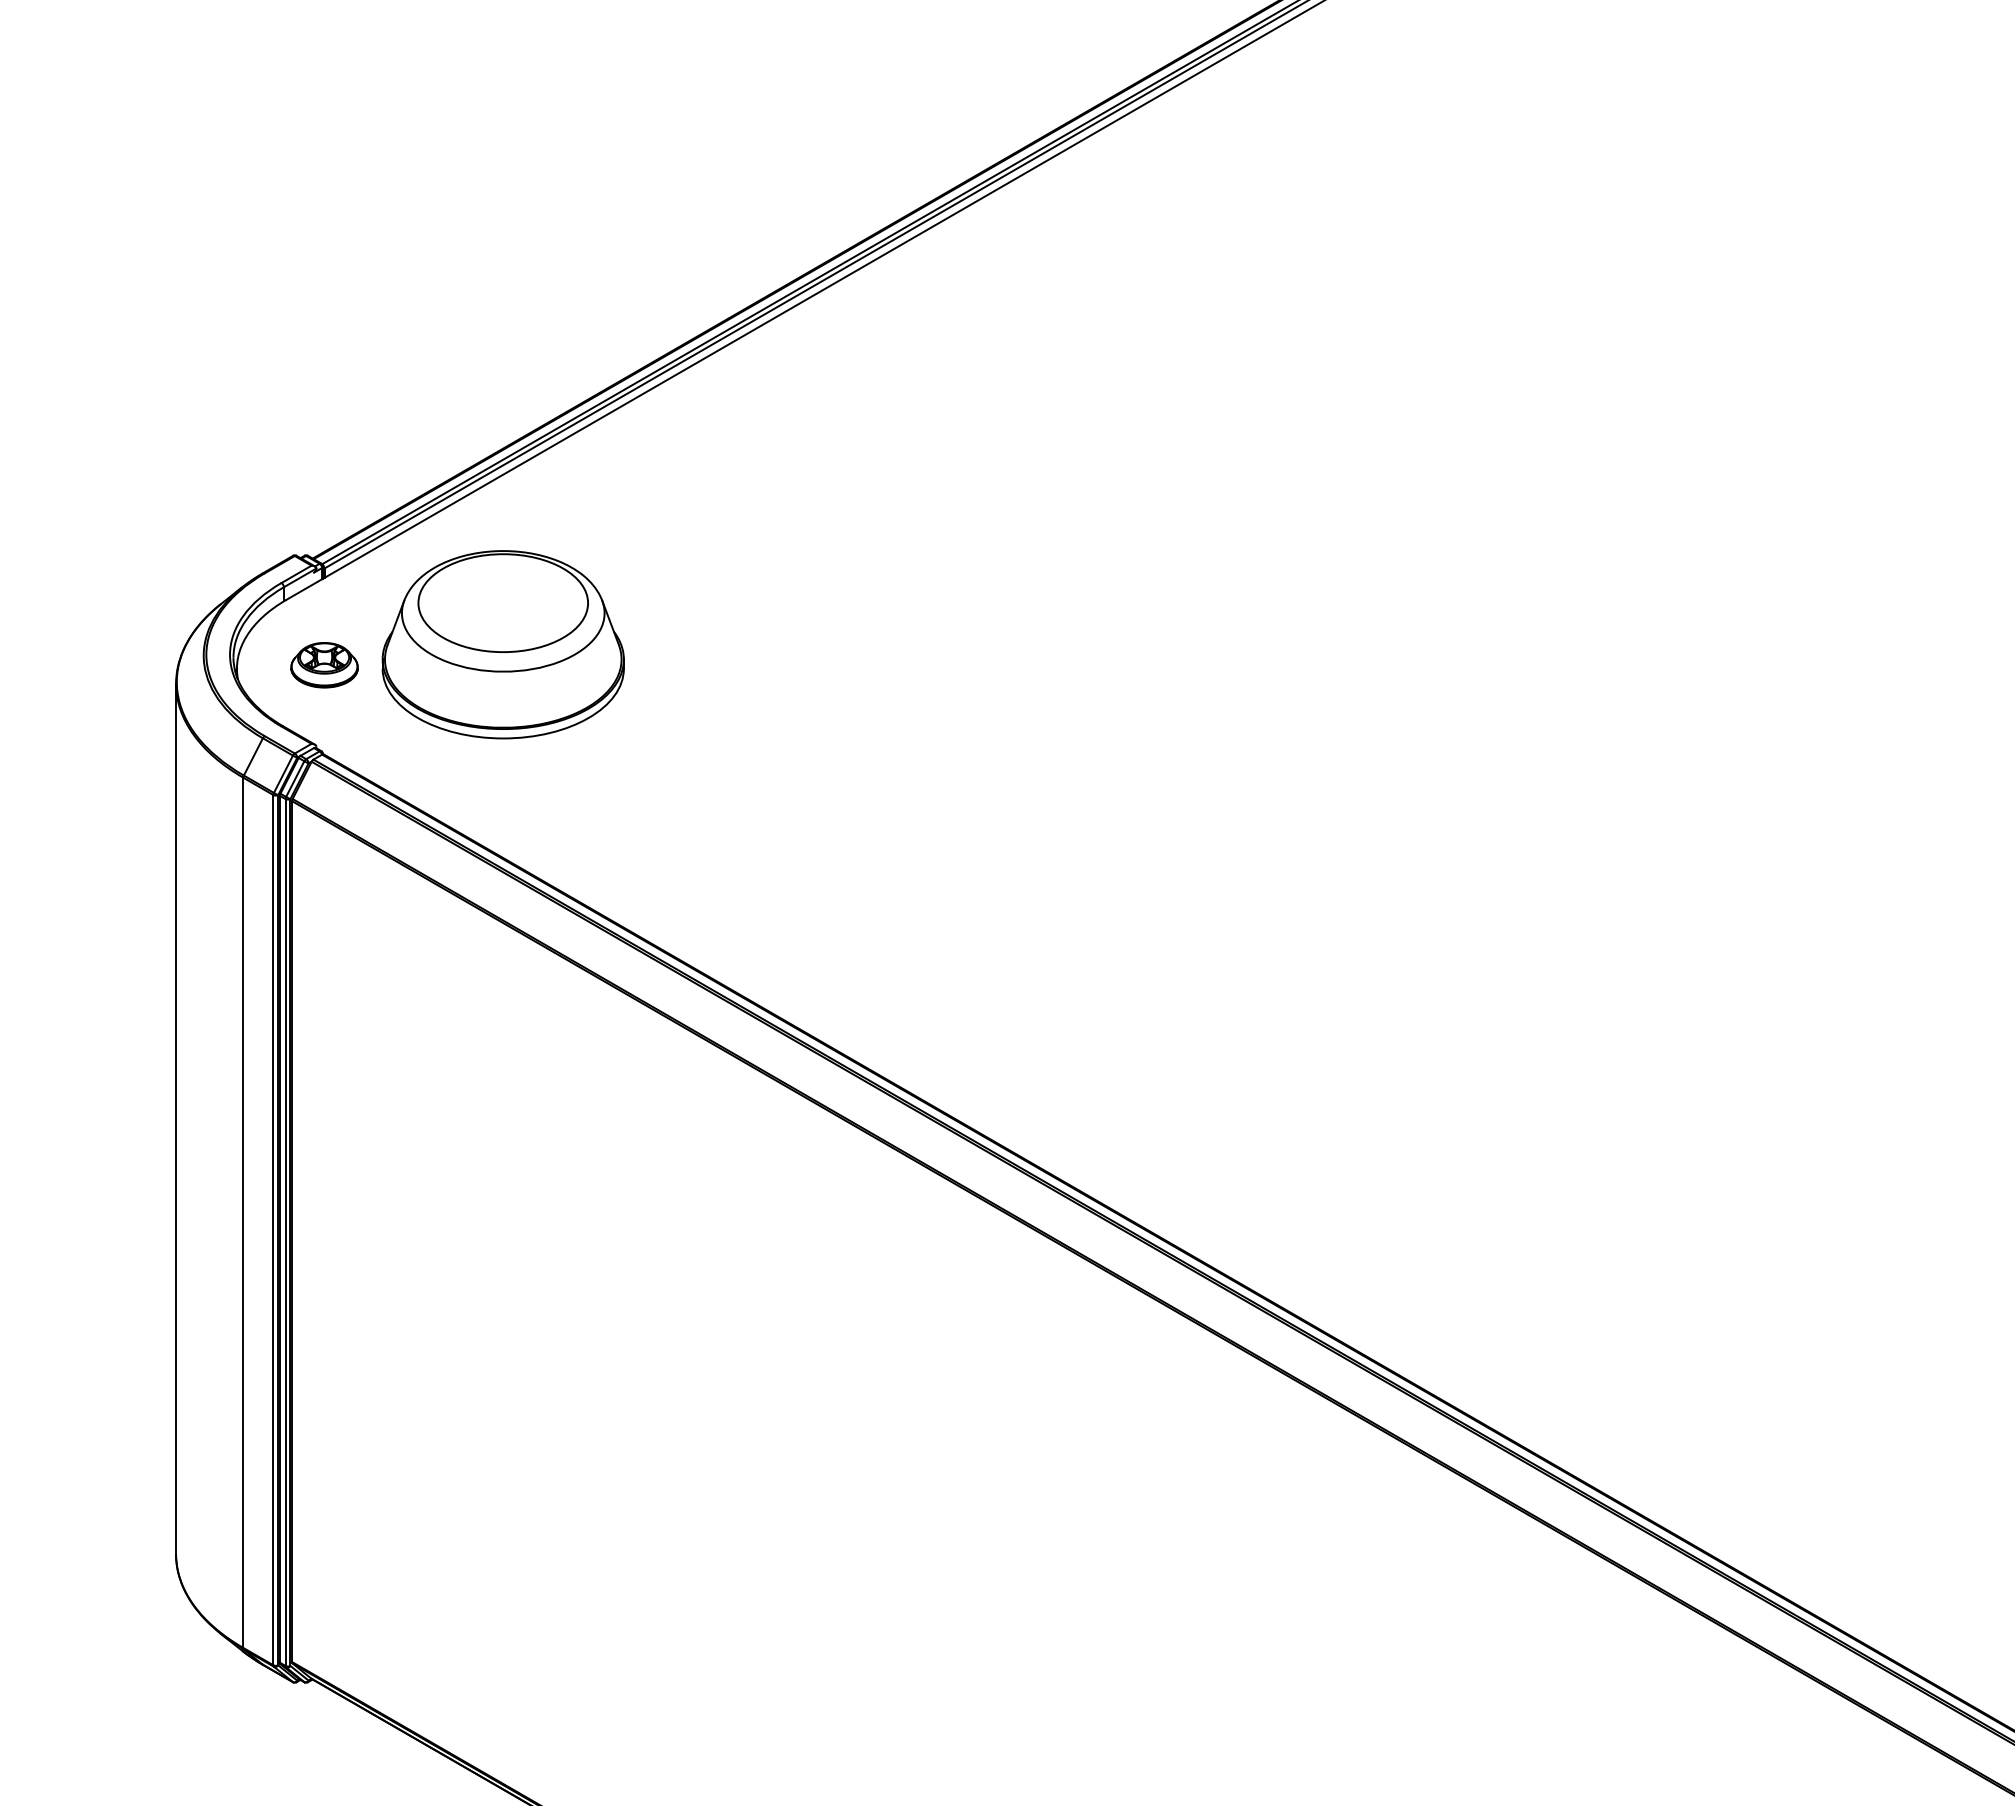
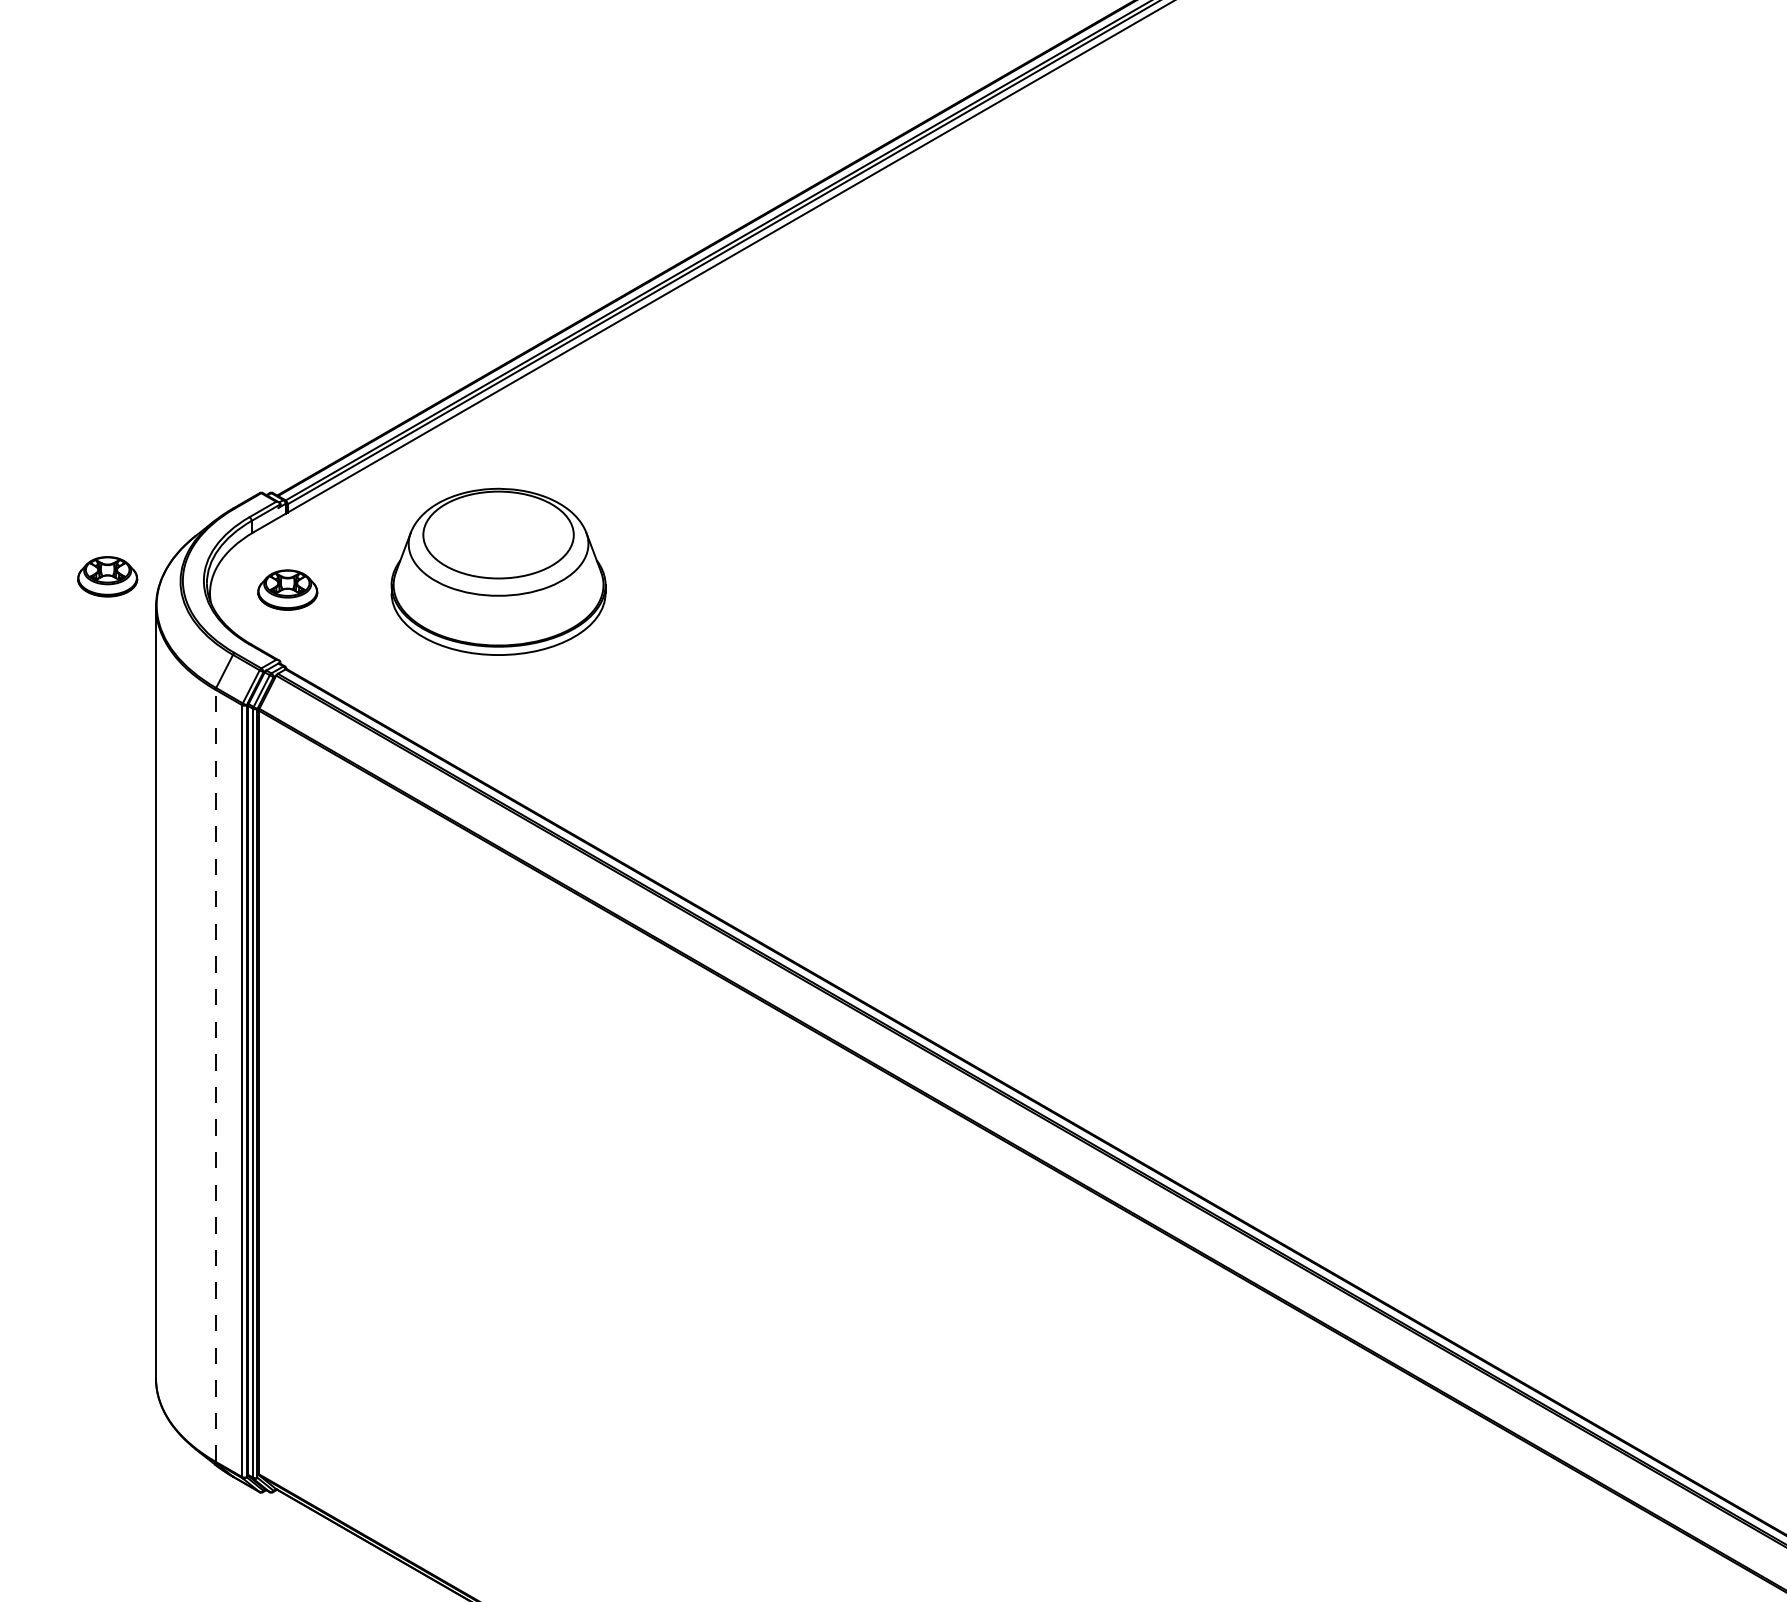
part: (502, 644) -> (497, 571), moved
part: (121, 650) -> (107, 577), added
line: (243, 1212) -> (215, 1075), solid -> dashed

